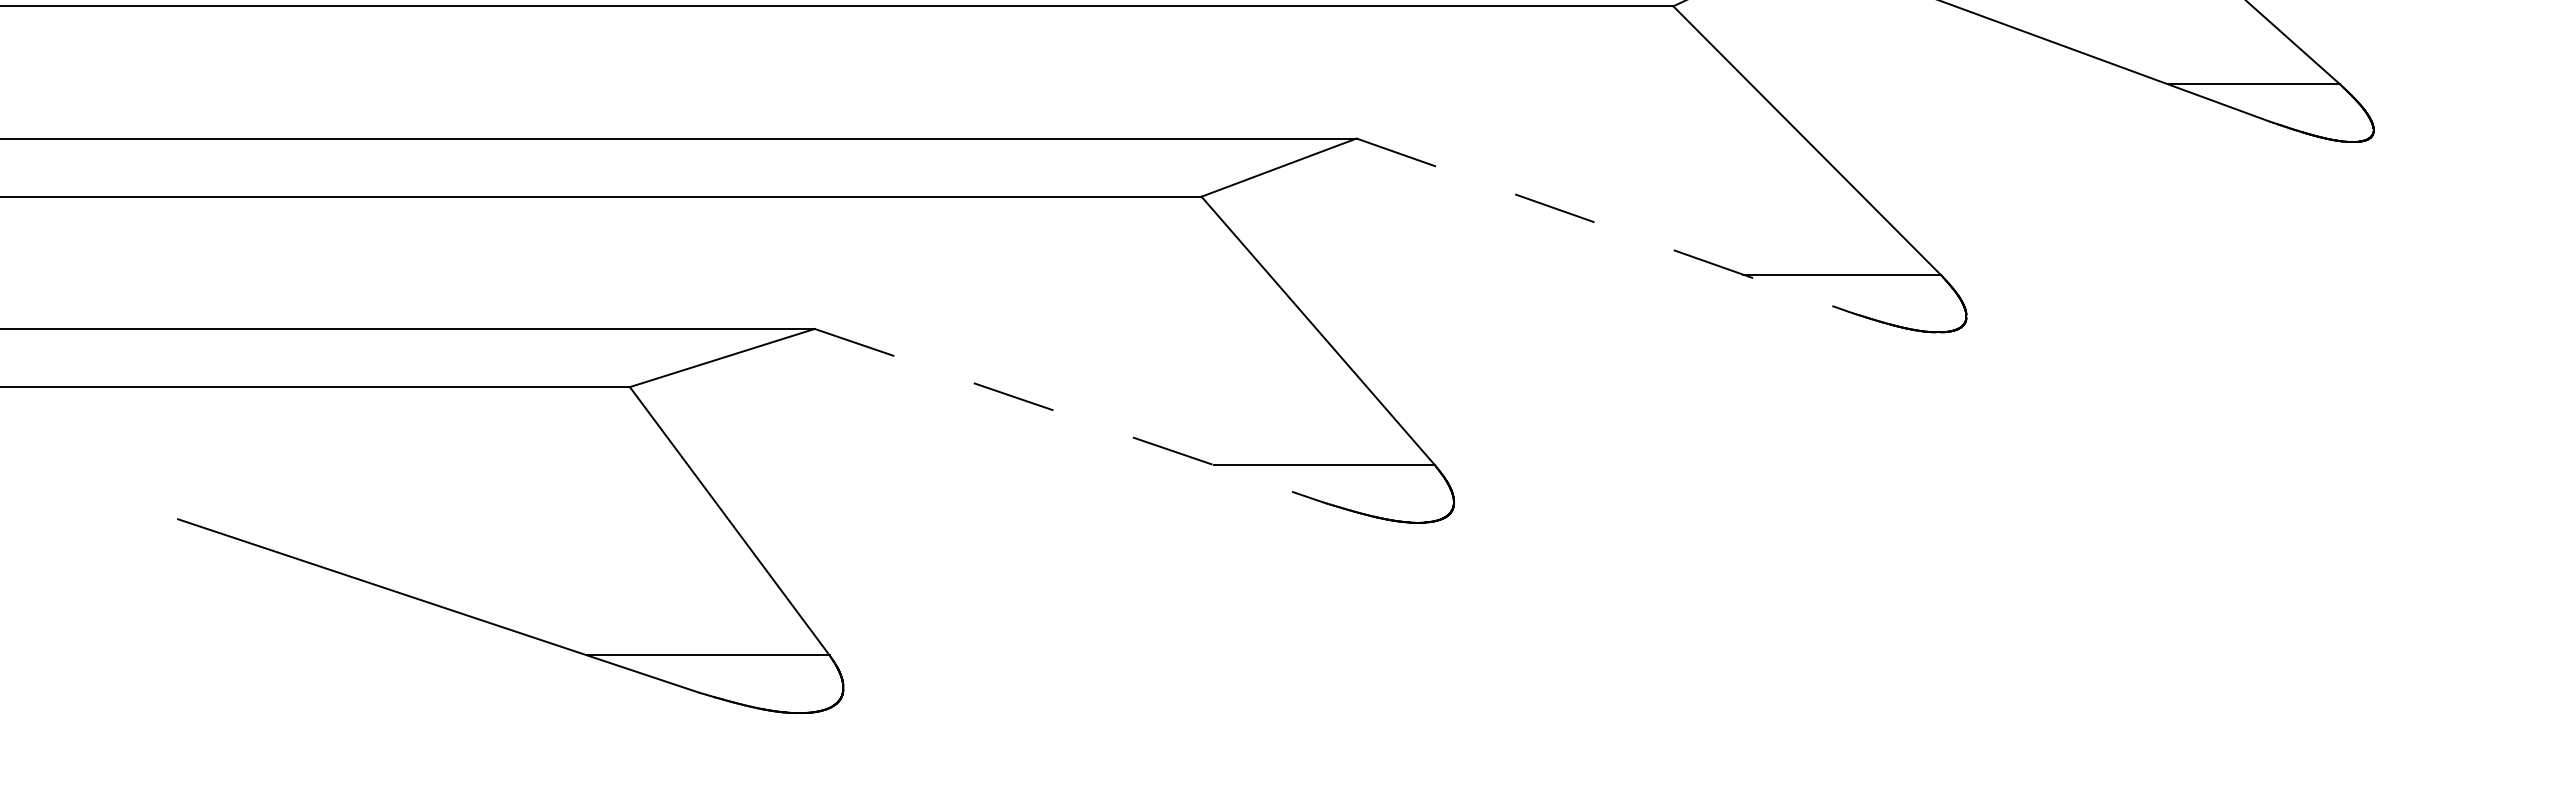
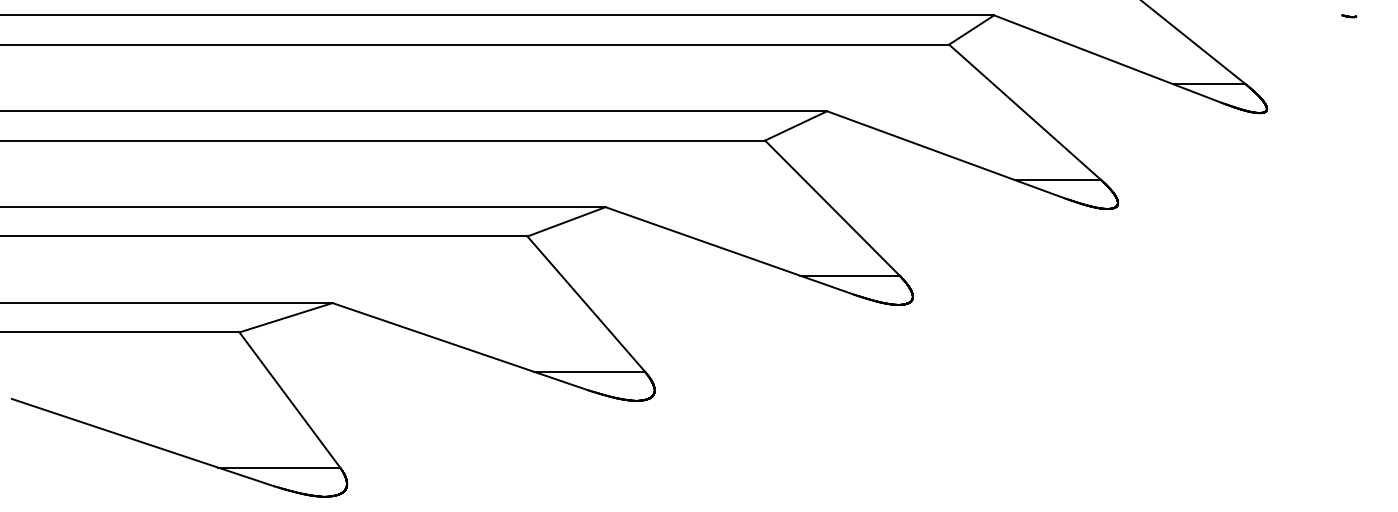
line: (1602, 224) -> (729, 250), dashed -> solid
line: (1070, 415) -> (461, 346), dashed -> solid

